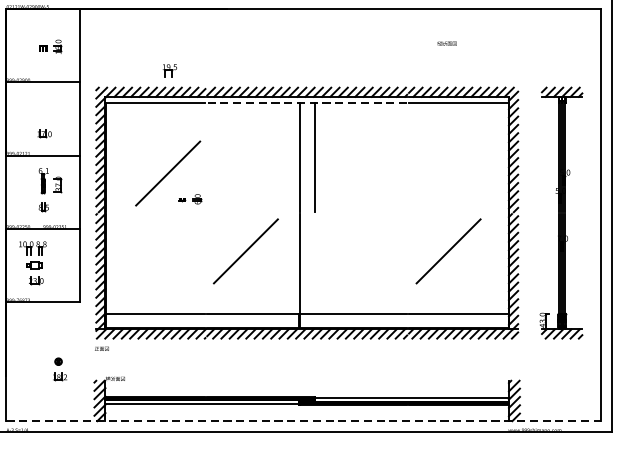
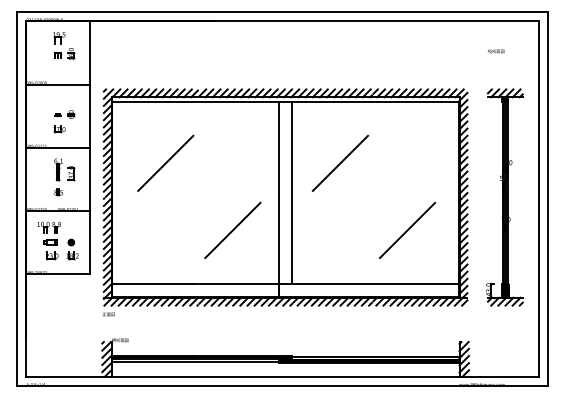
text: (447, 43) -> (496, 51), moved
part: (170, 71) -> (59, 38), moved
line: (307, 102) -> (285, 102), dashed -> solid
line: (369, 172) -> (339, 162), added
part: (189, 199) -> (64, 114), moved
line: (314, 264) -> (291, 241), added
part: (59, 369) -> (72, 249), moved
line: (303, 420) -> (282, 376), dashed -> solid

